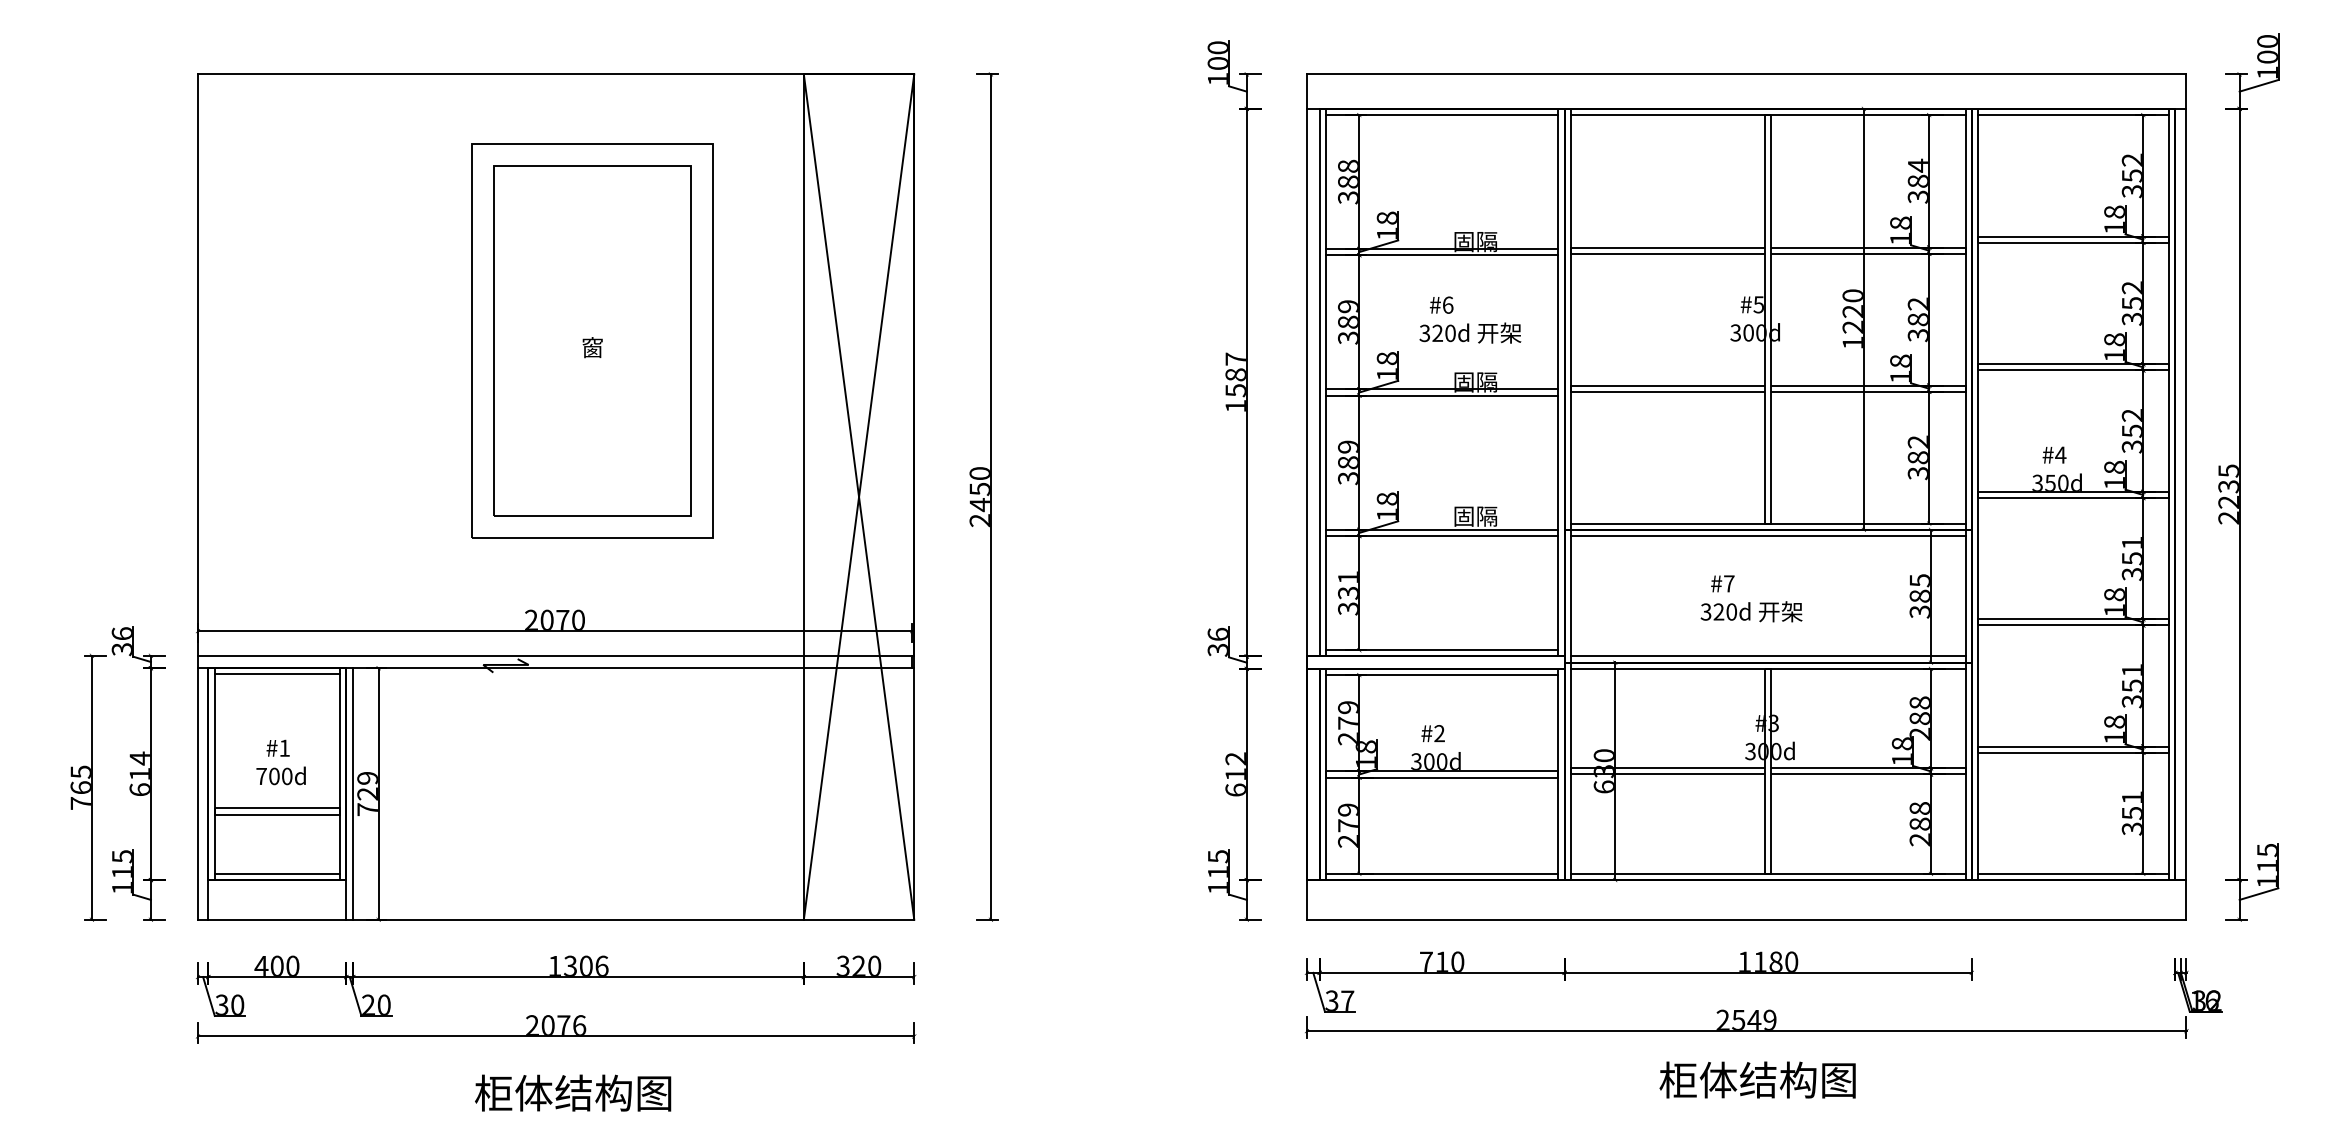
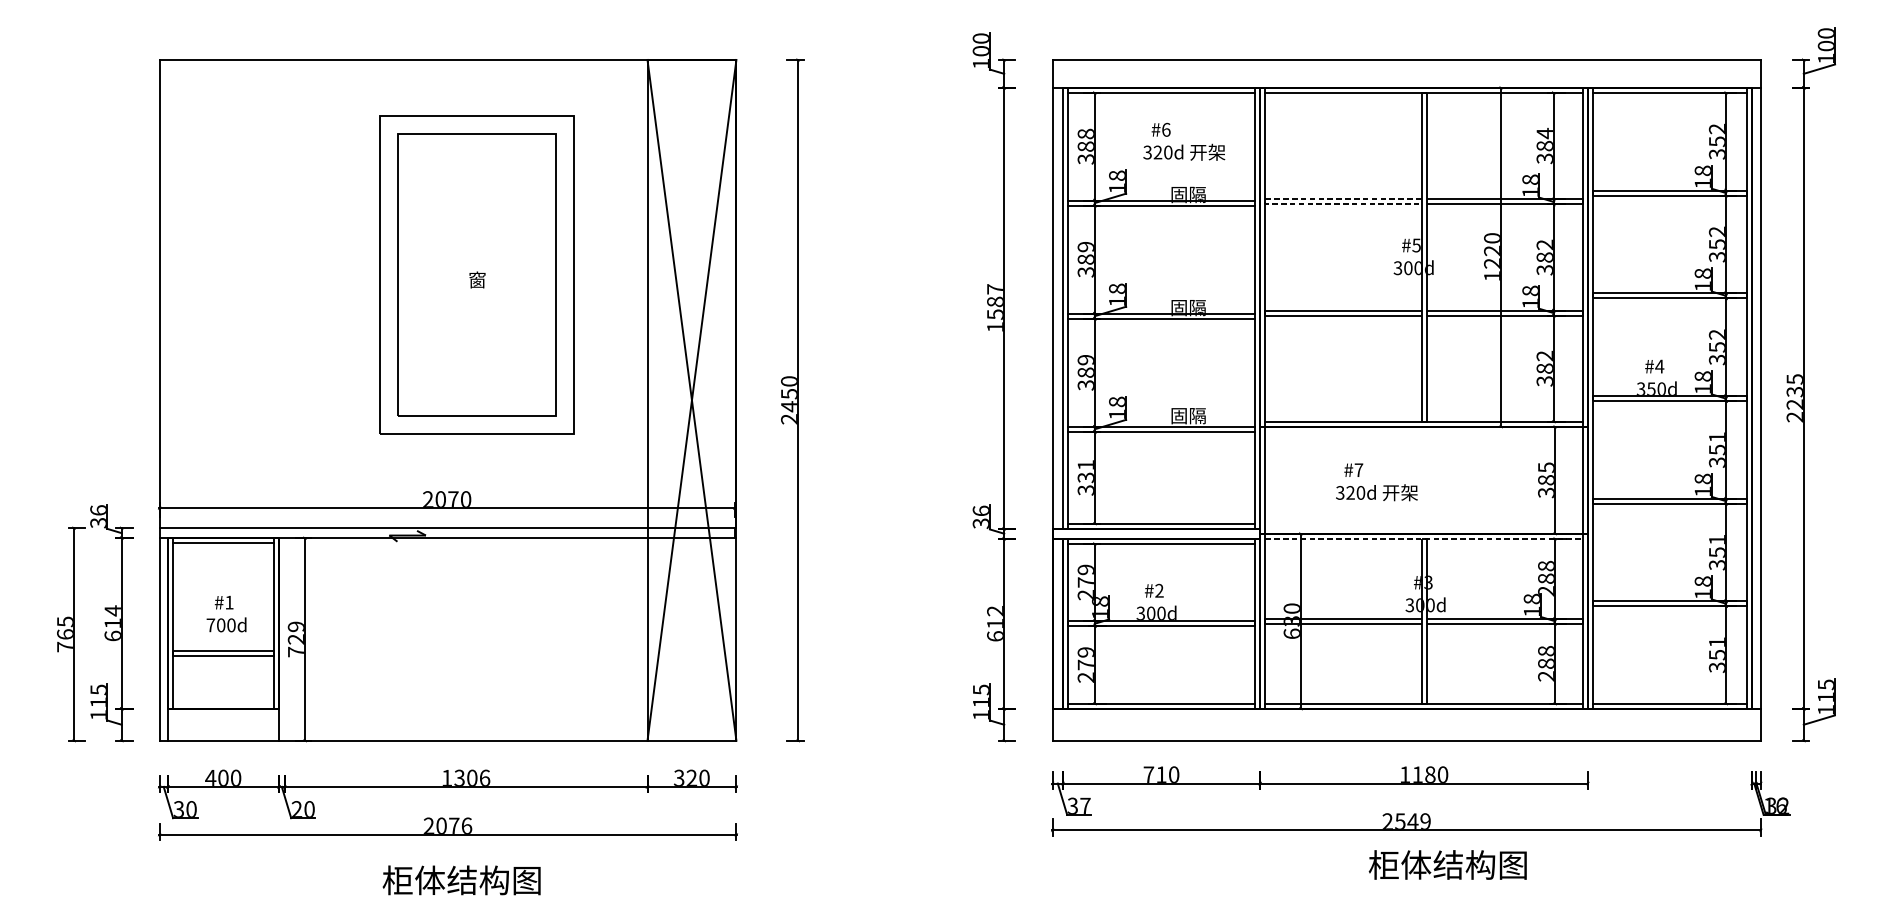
line: (1570, 251) -> (1264, 202), solid -> dashed
text: (1470, 319) -> (1184, 141), moved
line: (1767, 536) -> (1423, 432), removed
text: (1751, 598) -> (1376, 482), moved
line: (1767, 656) -> (1423, 528), removed
line: (1768, 668) -> (1424, 538), solid -> dashed
line: (353, 793) -> (284, 639), removed
line: (277, 873) -> (223, 703), removed
text: (1757, 1079) -> (1447, 864), moved

